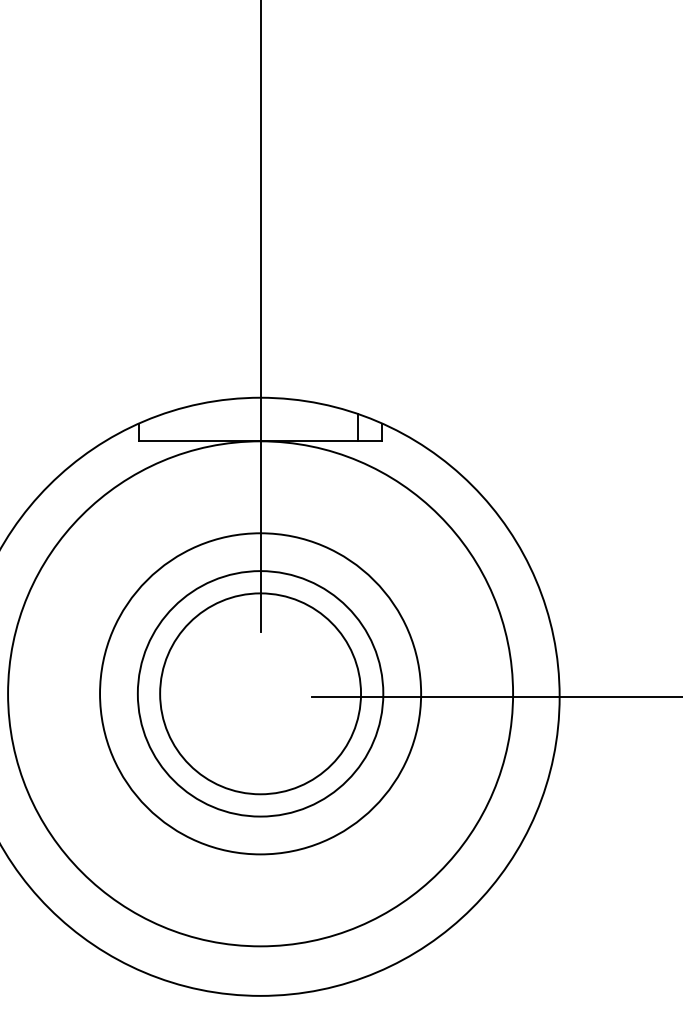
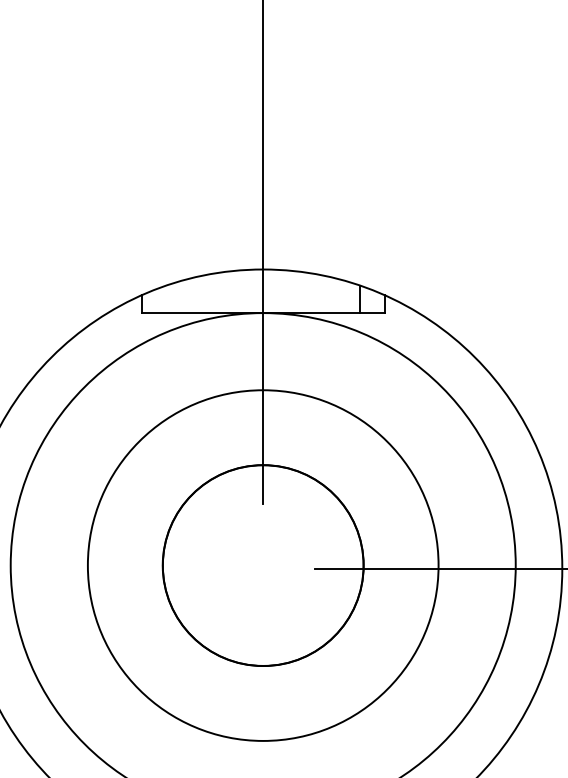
circle: (260, 693) -> (263, 565), size x0.62
circle: (260, 693) -> (263, 565), size x1.43

